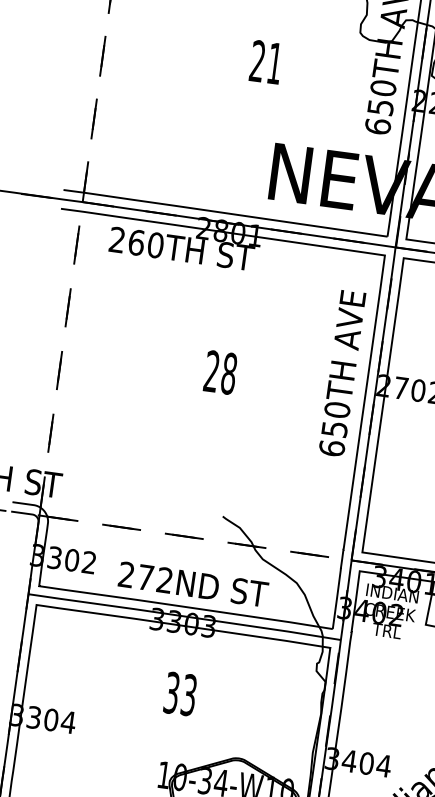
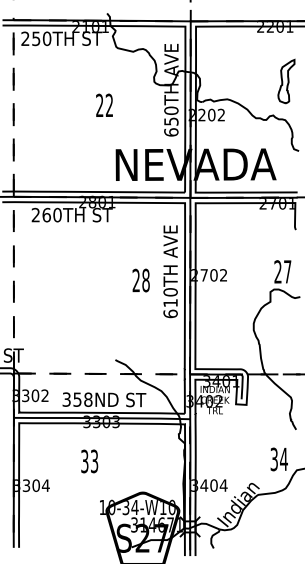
text: (273, 61) -> (108, 104), 21 -> 22
text: (219, 372) -> (140, 280), moved
text: (334, 429) -> (170, 303), 650TH -> 610TH
text: (145, 577) -> (77, 399), 272ND -> 358ND
text: (180, 694) -> (89, 461), moved

